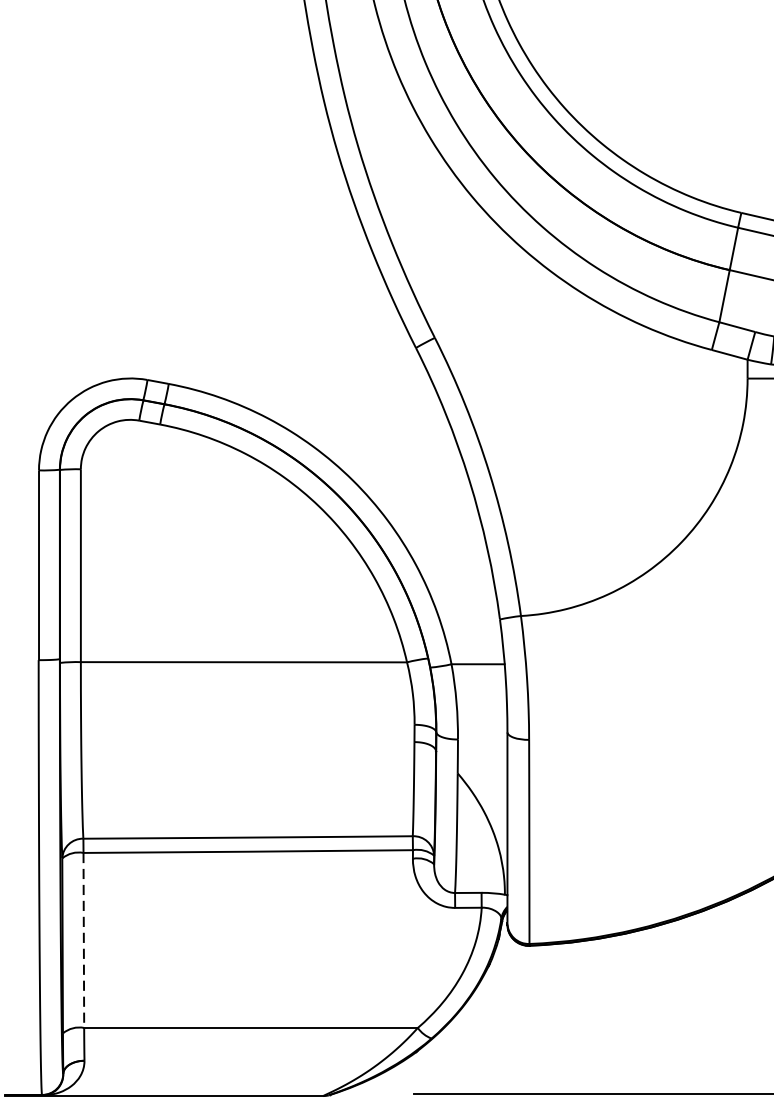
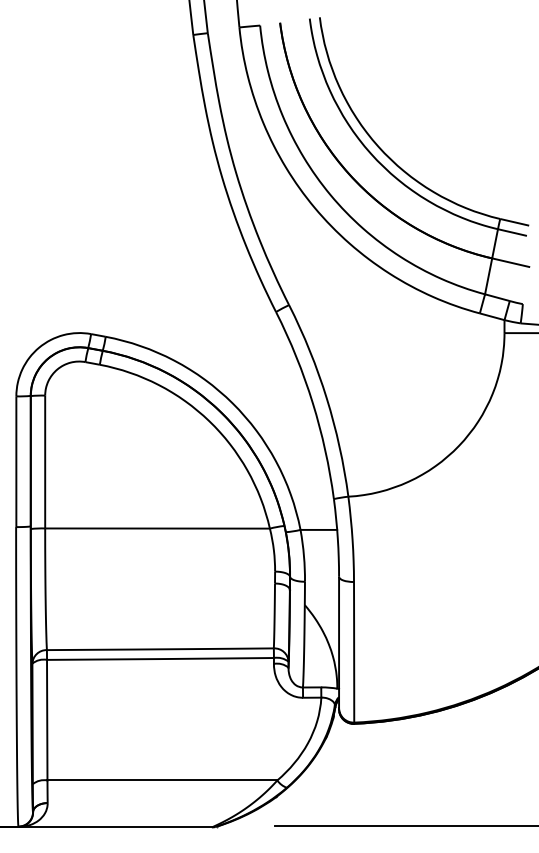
line: (84, 940) -> (47, 720), dashed -> solid

